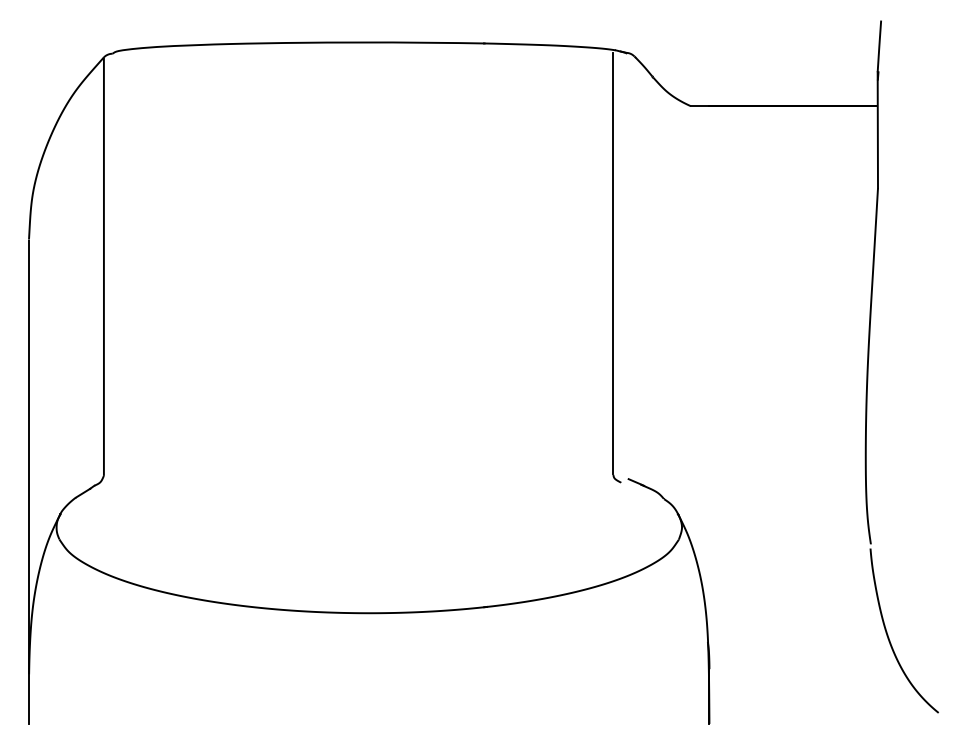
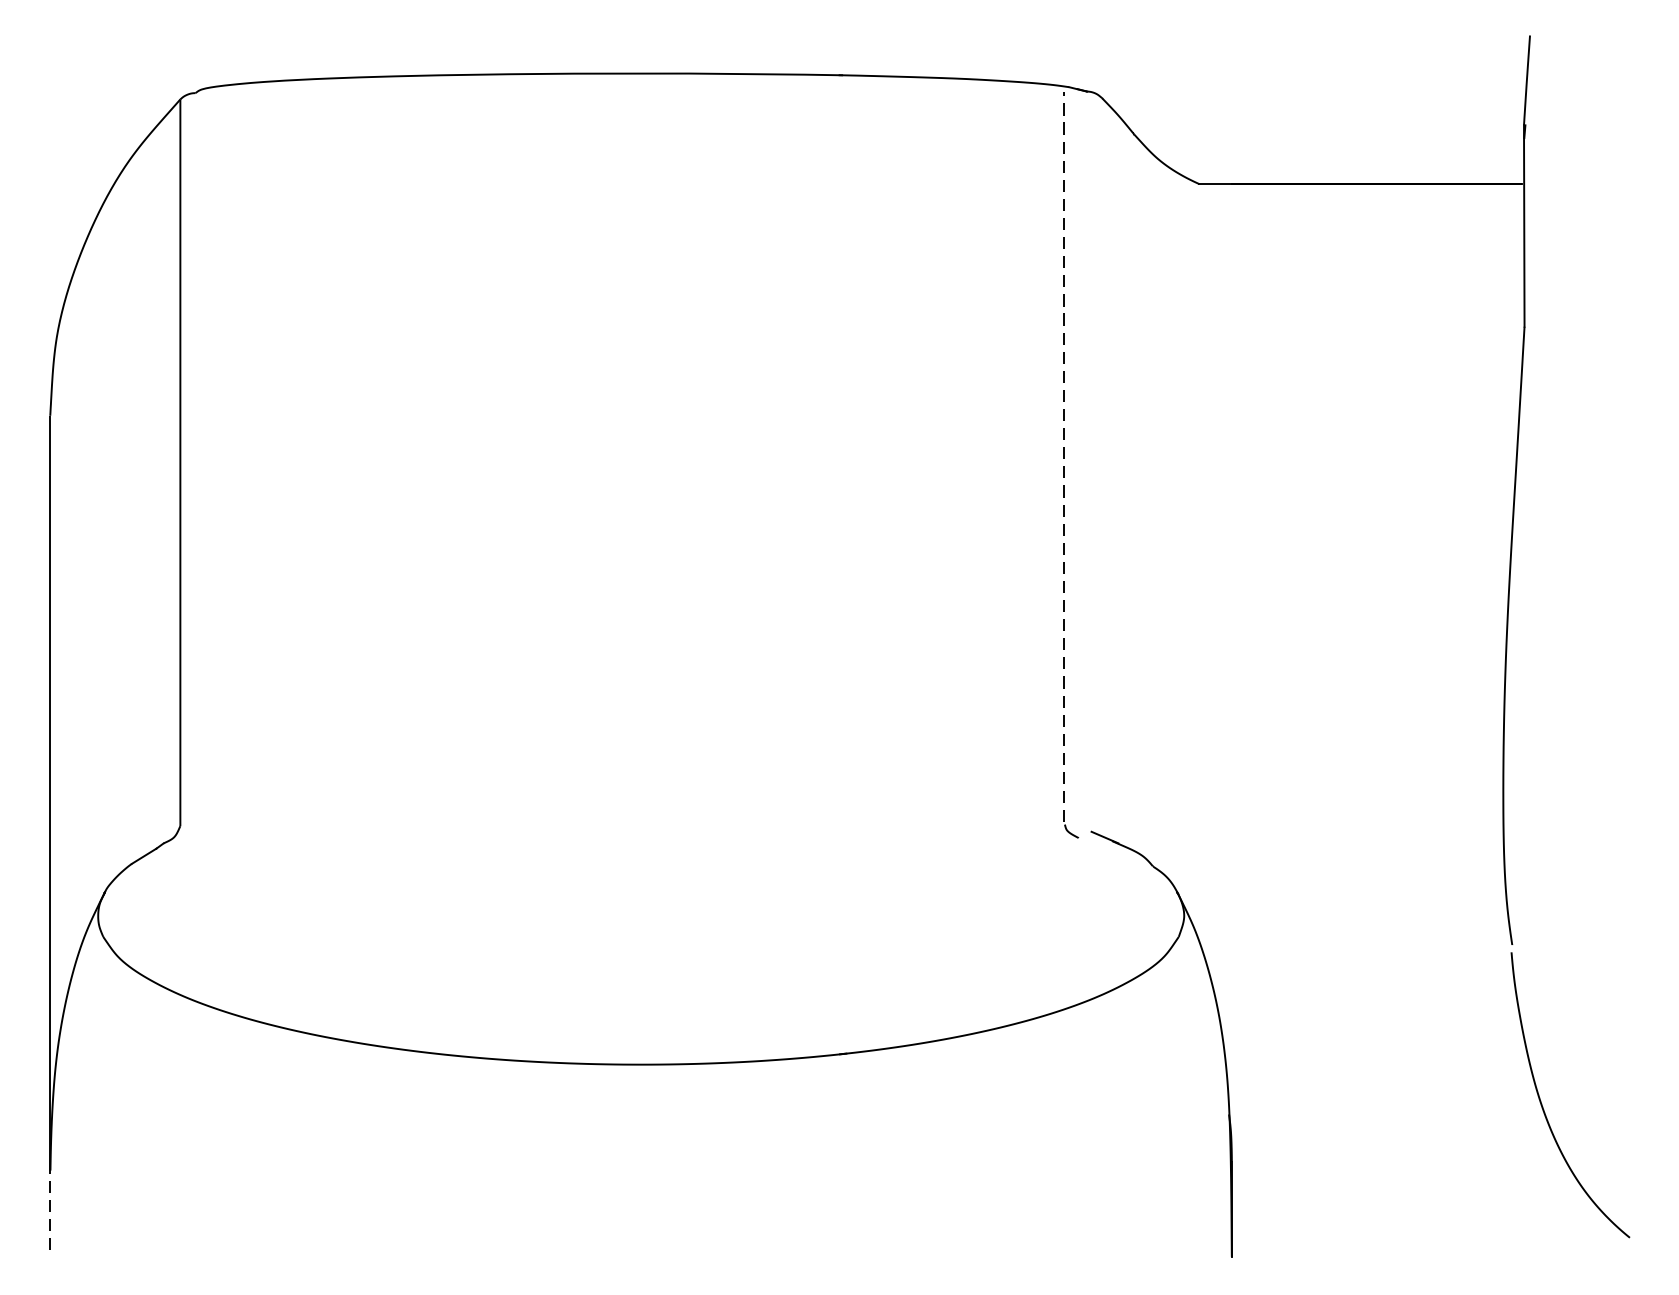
line: (612, 262) -> (1063, 455), solid -> dashed
line: (29, 696) -> (51, 1209), solid -> dashed

